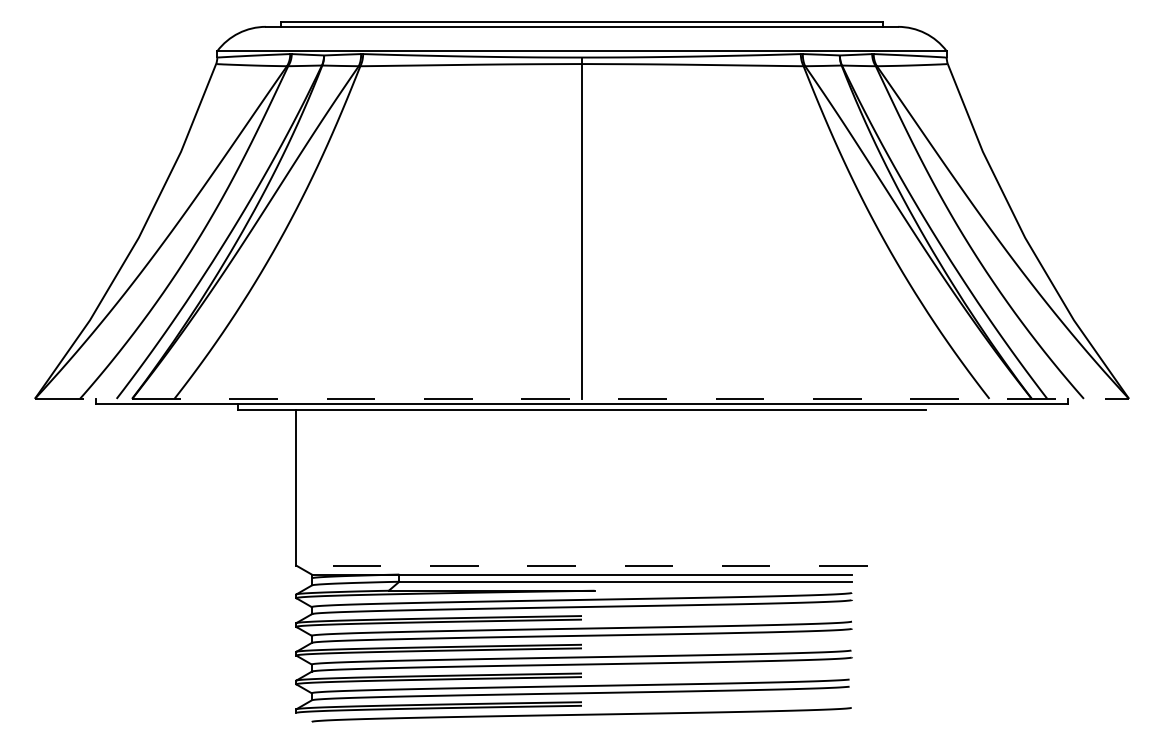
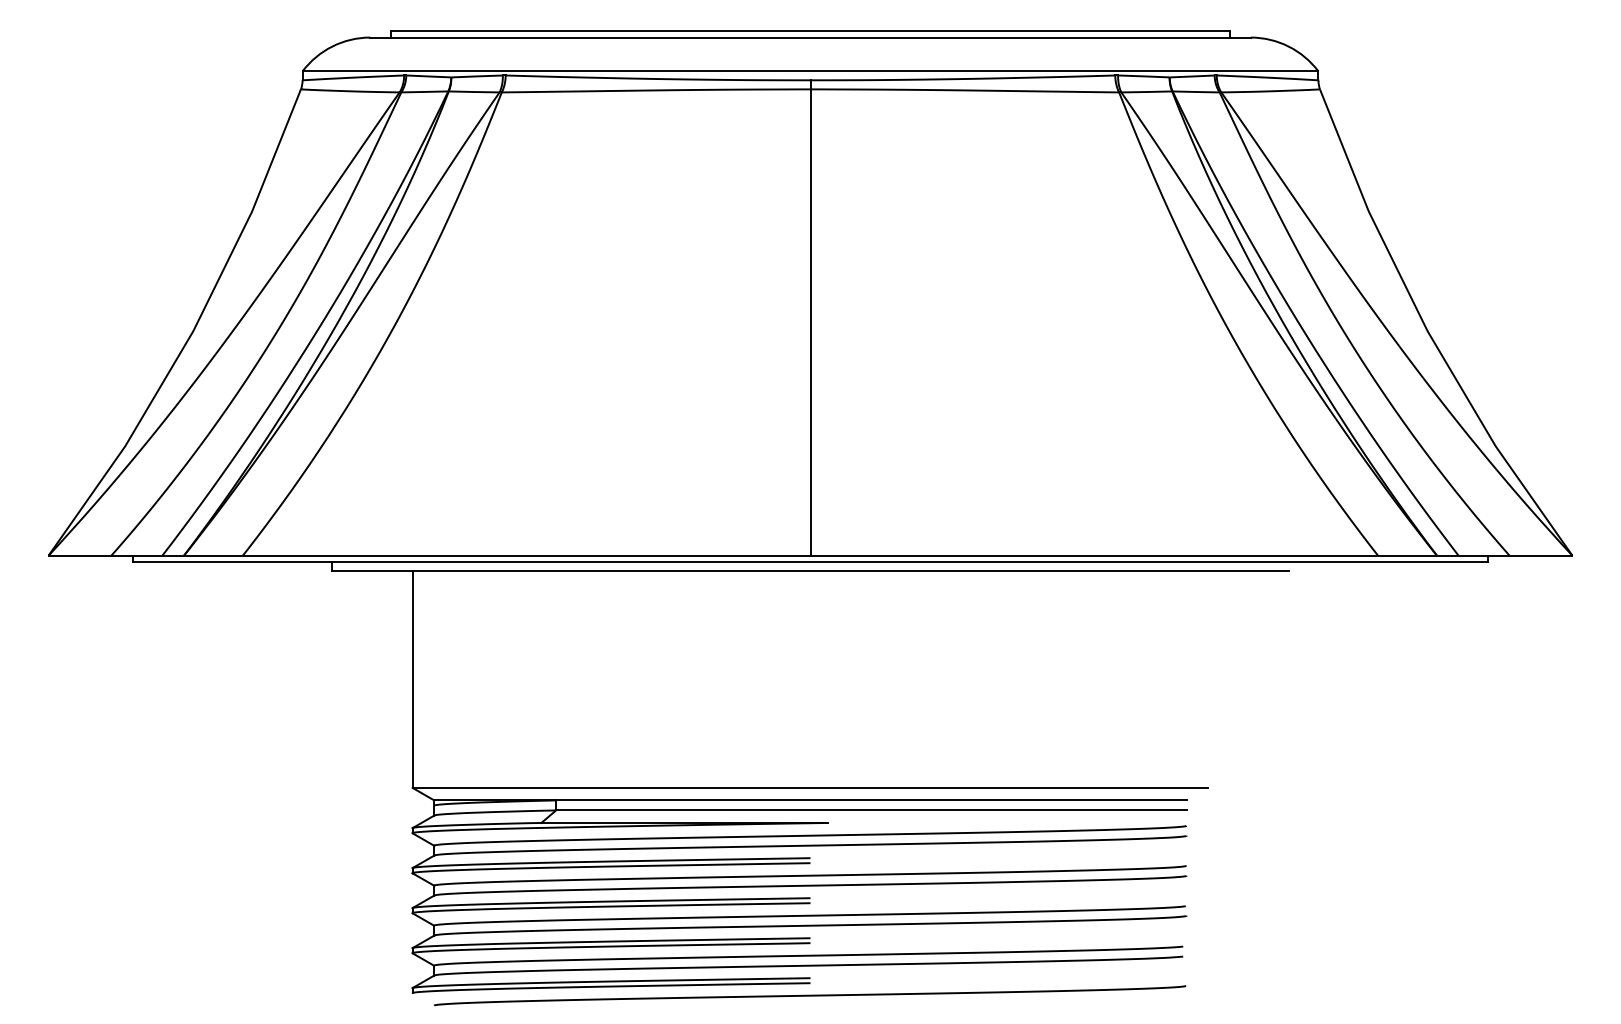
line: (582, 398) -> (810, 555), dashed -> solid
line: (582, 565) -> (810, 787), dashed -> solid

